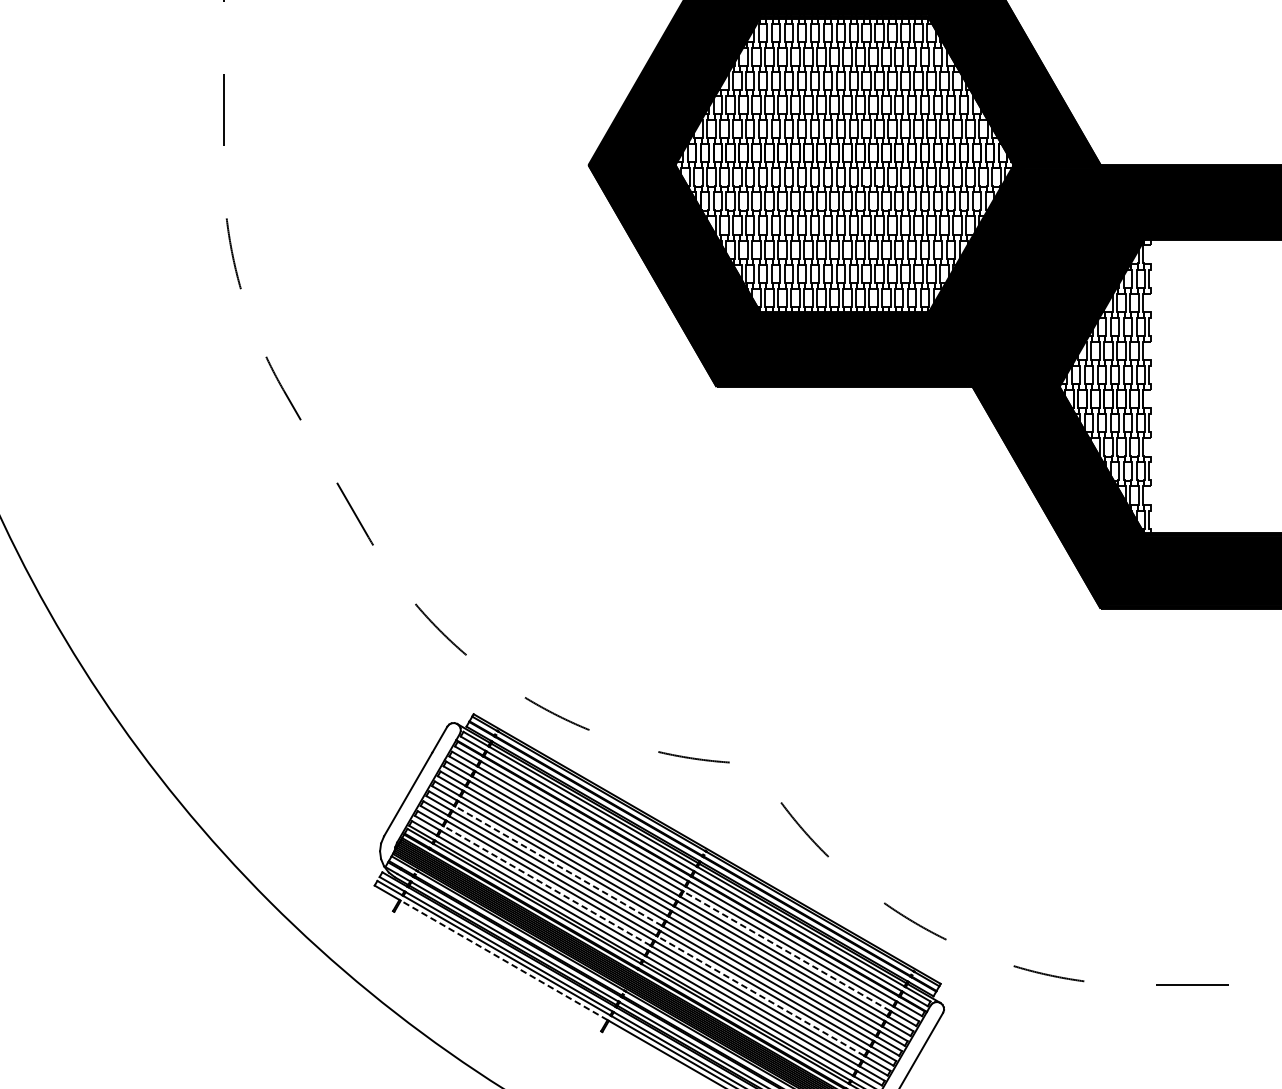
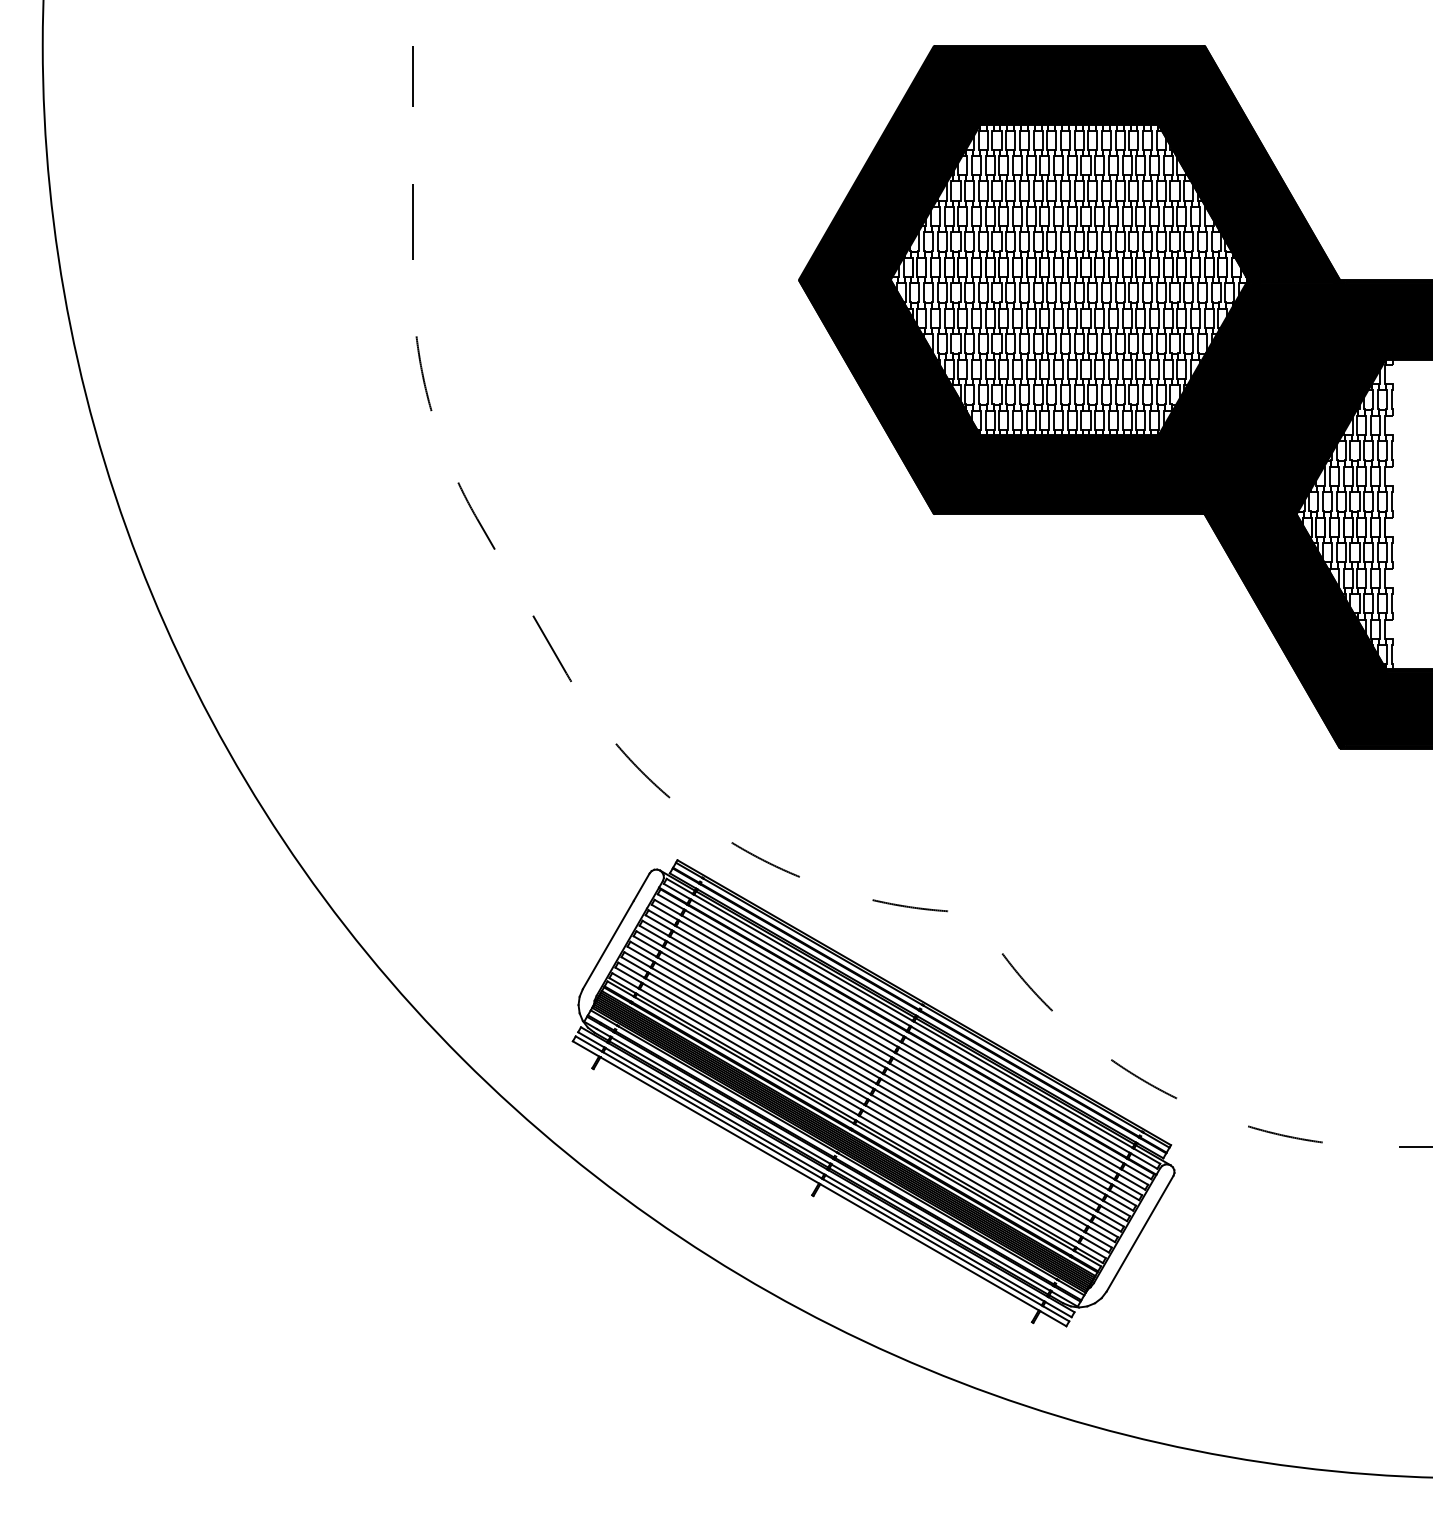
line: (557, 865) -> (766, 1020), dashed -> solid
line: (546, 885) -> (754, 1041), dashed -> solid
line: (786, 951) -> (1008, 1110), dashed -> solid
line: (503, 960) -> (709, 1120), dashed -> solid
line: (760, 995) -> (980, 1157), dashed -> solid

